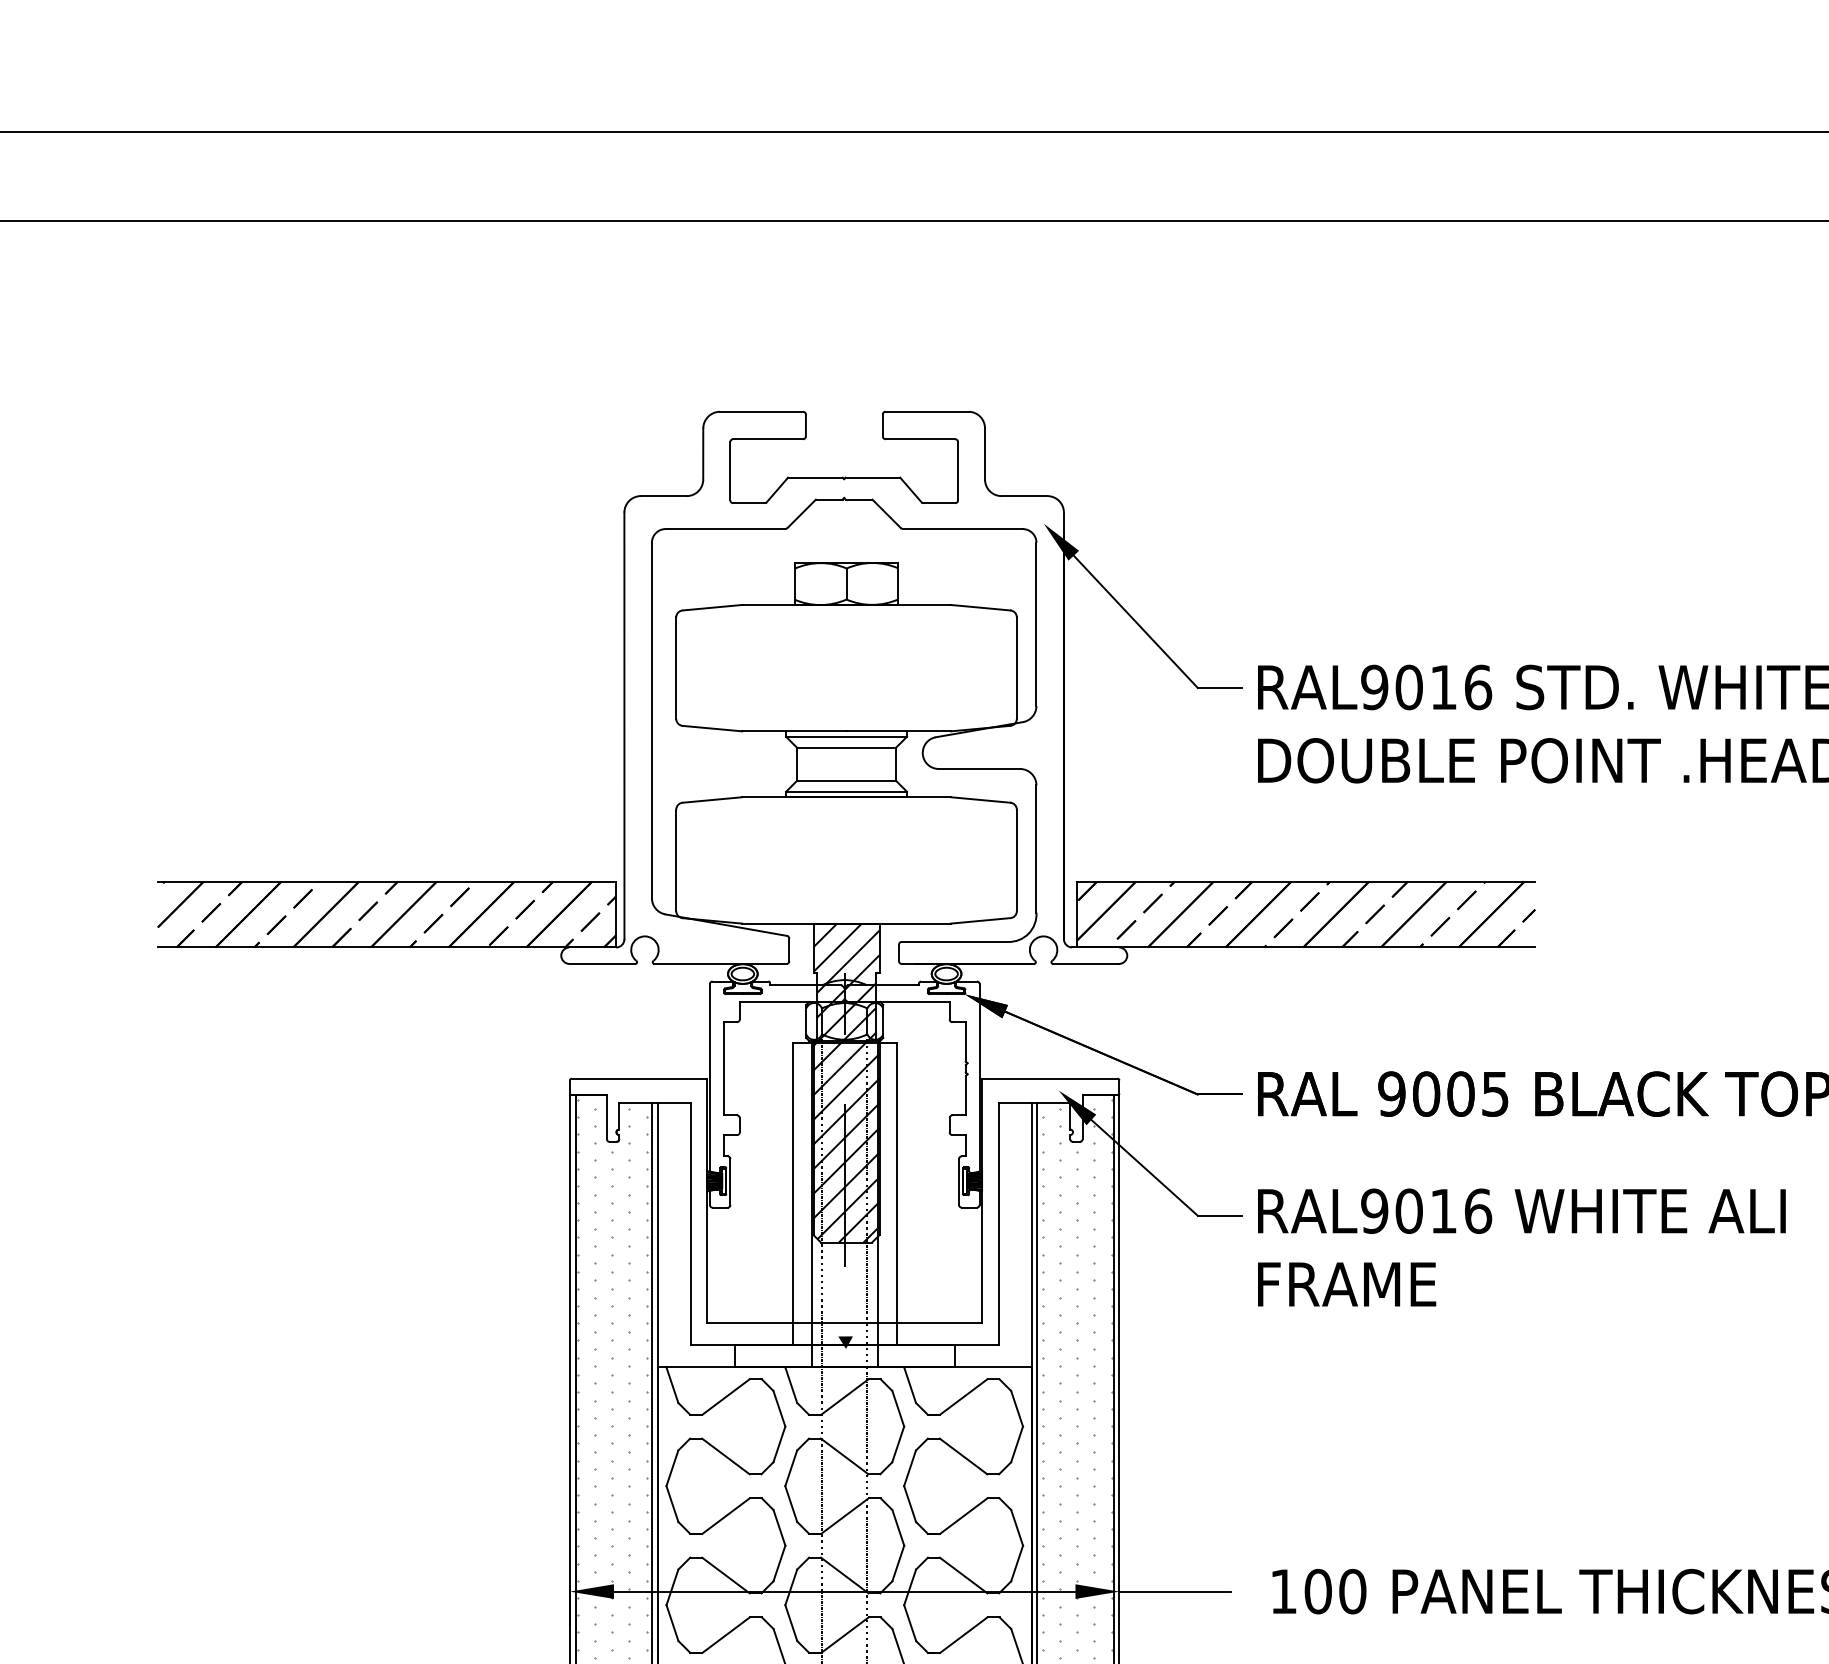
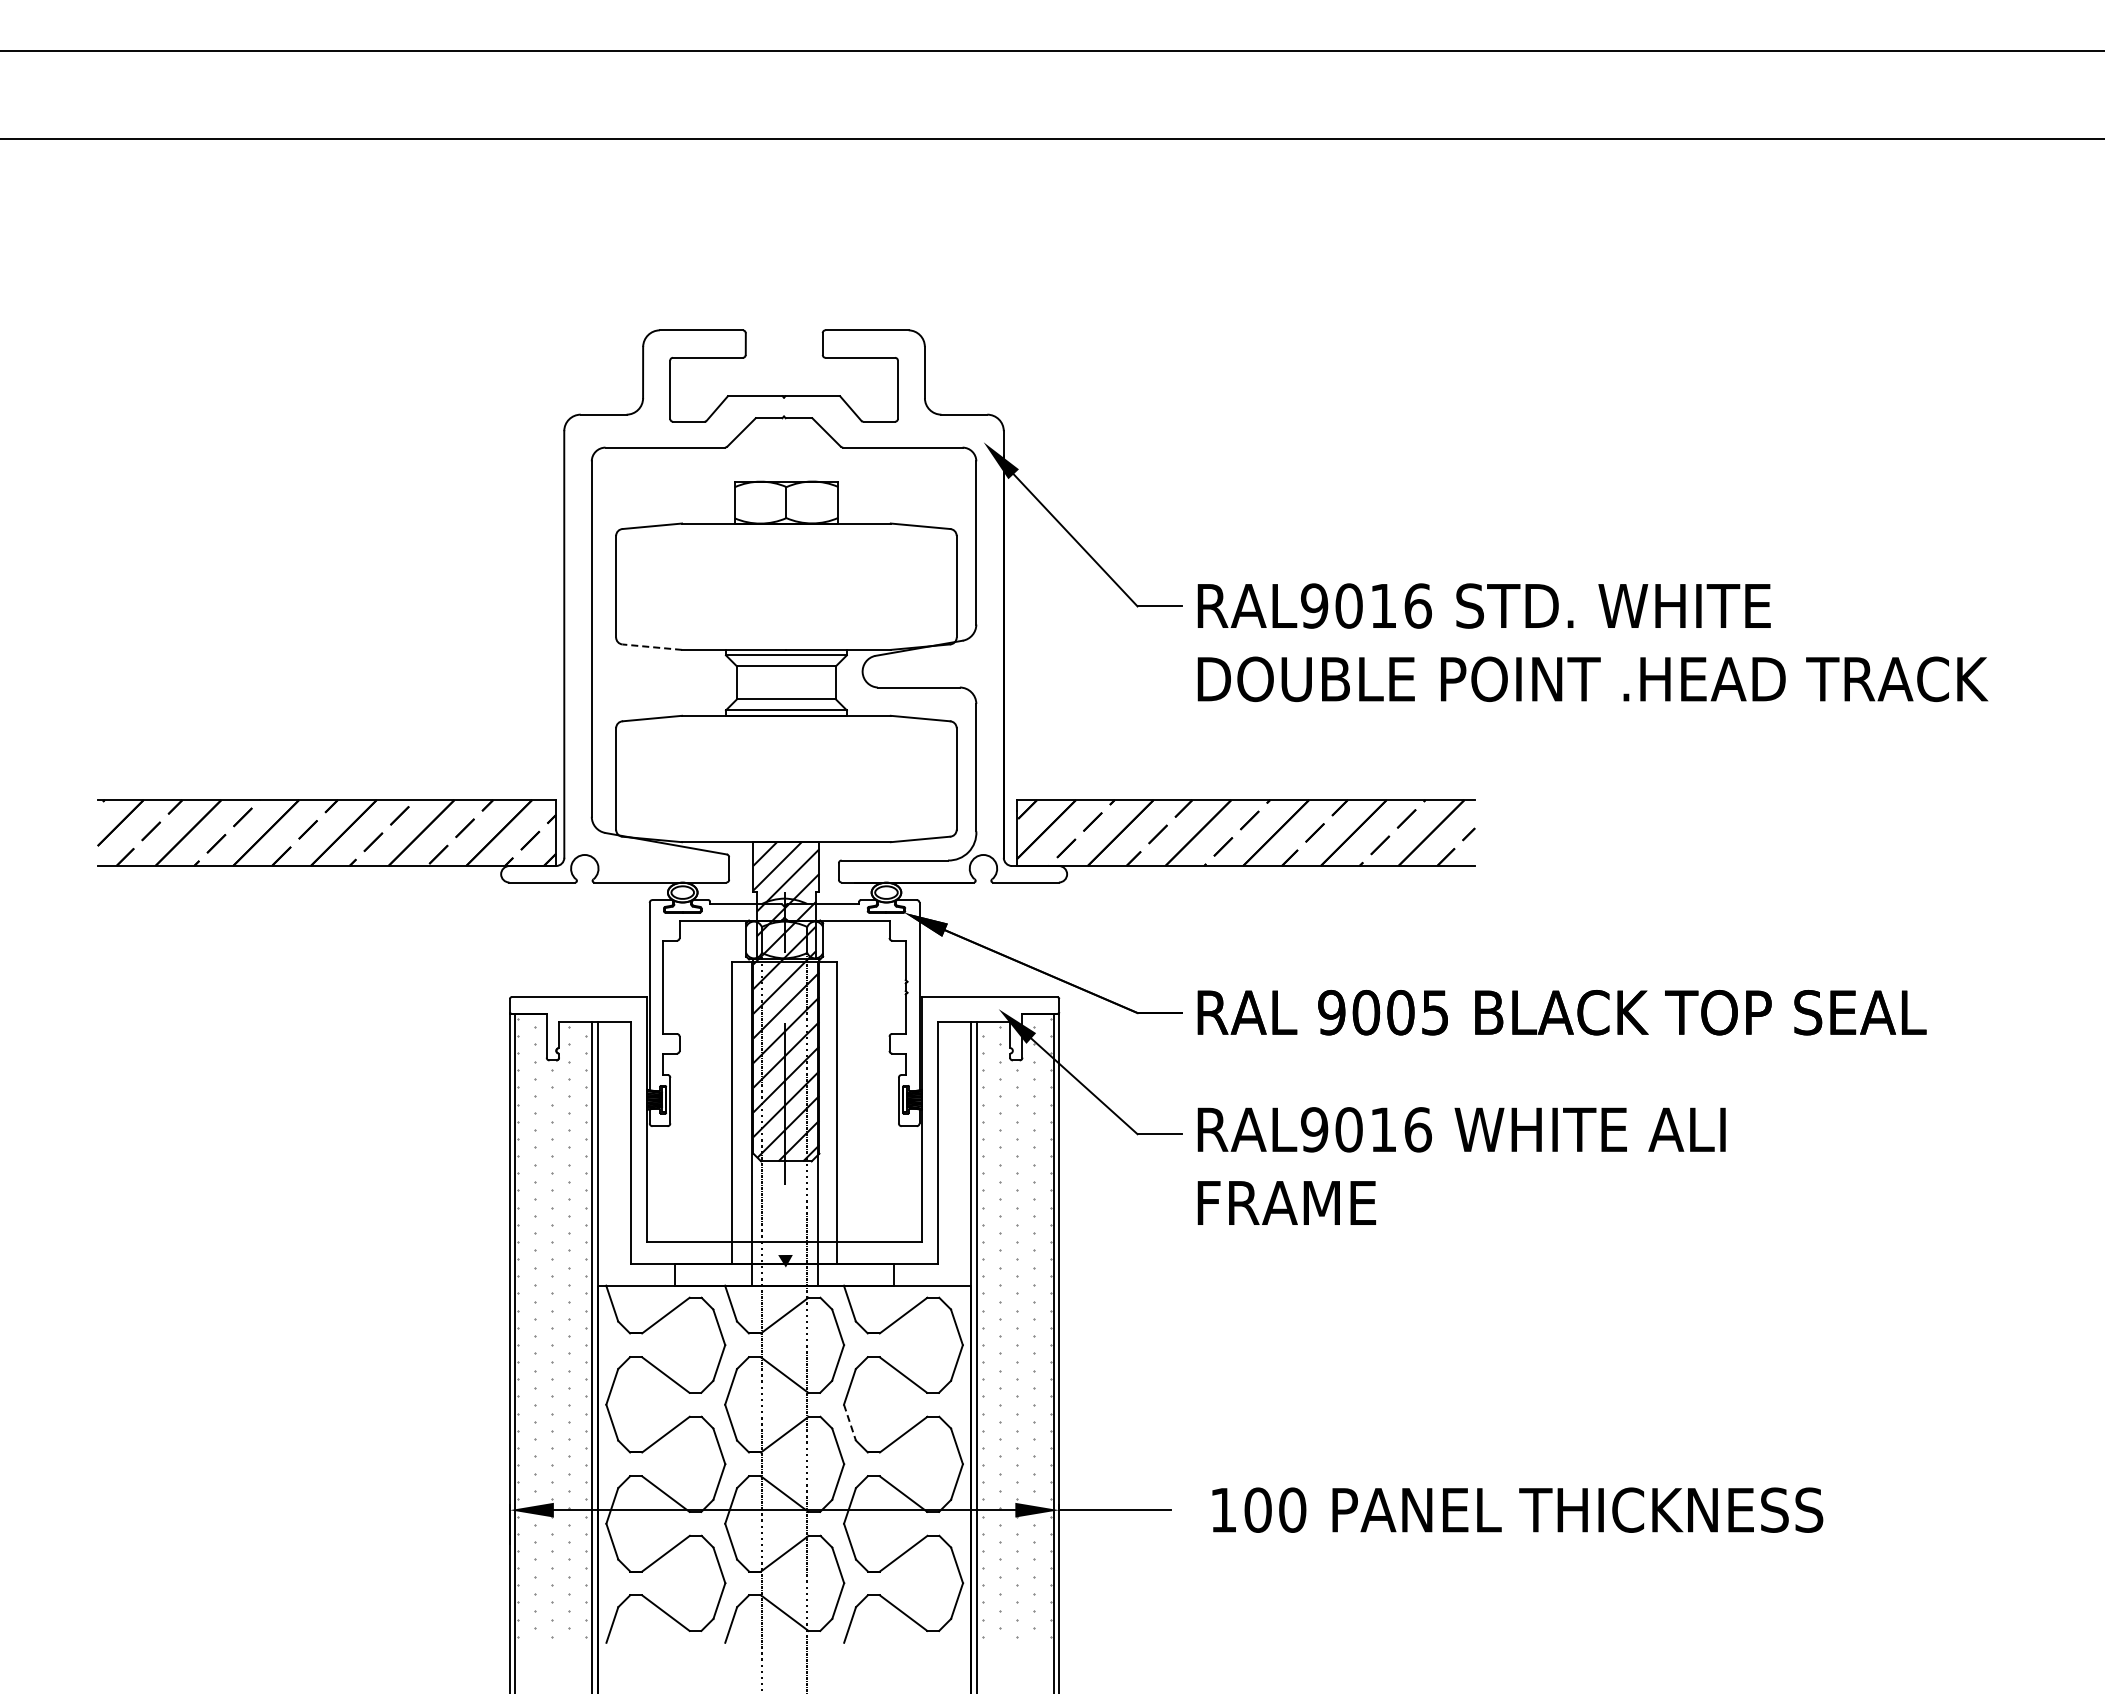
line: (712, 728) -> (652, 647), solid -> dashed
line: (909, 1503) -> (849, 1422), solid -> dashed

